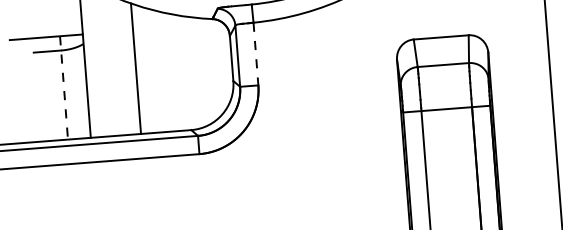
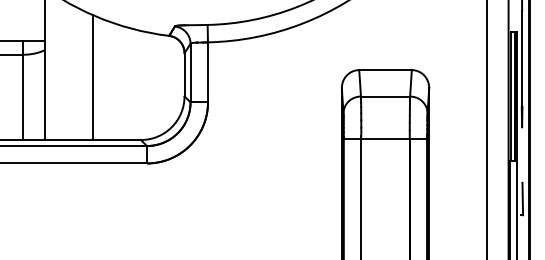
line: (256, 54) -> (208, 72), dashed -> solid
line: (63, 88) -> (22, 91), dashed -> solid

